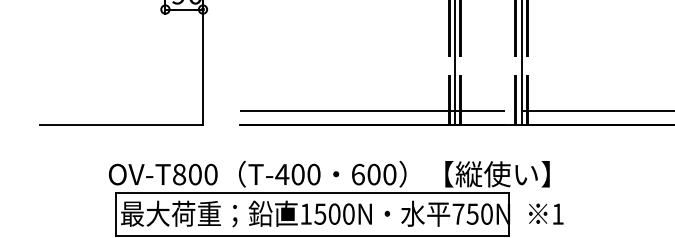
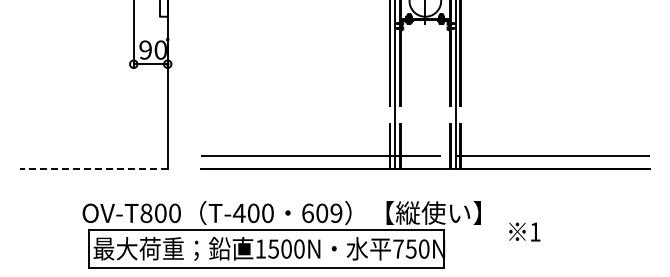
line: (120, 124) -> (93, 168), solid -> dashed
text: (389, 173) -> (336, 212), 600 -> 609
text: (545, 213) -> (524, 231), moved

